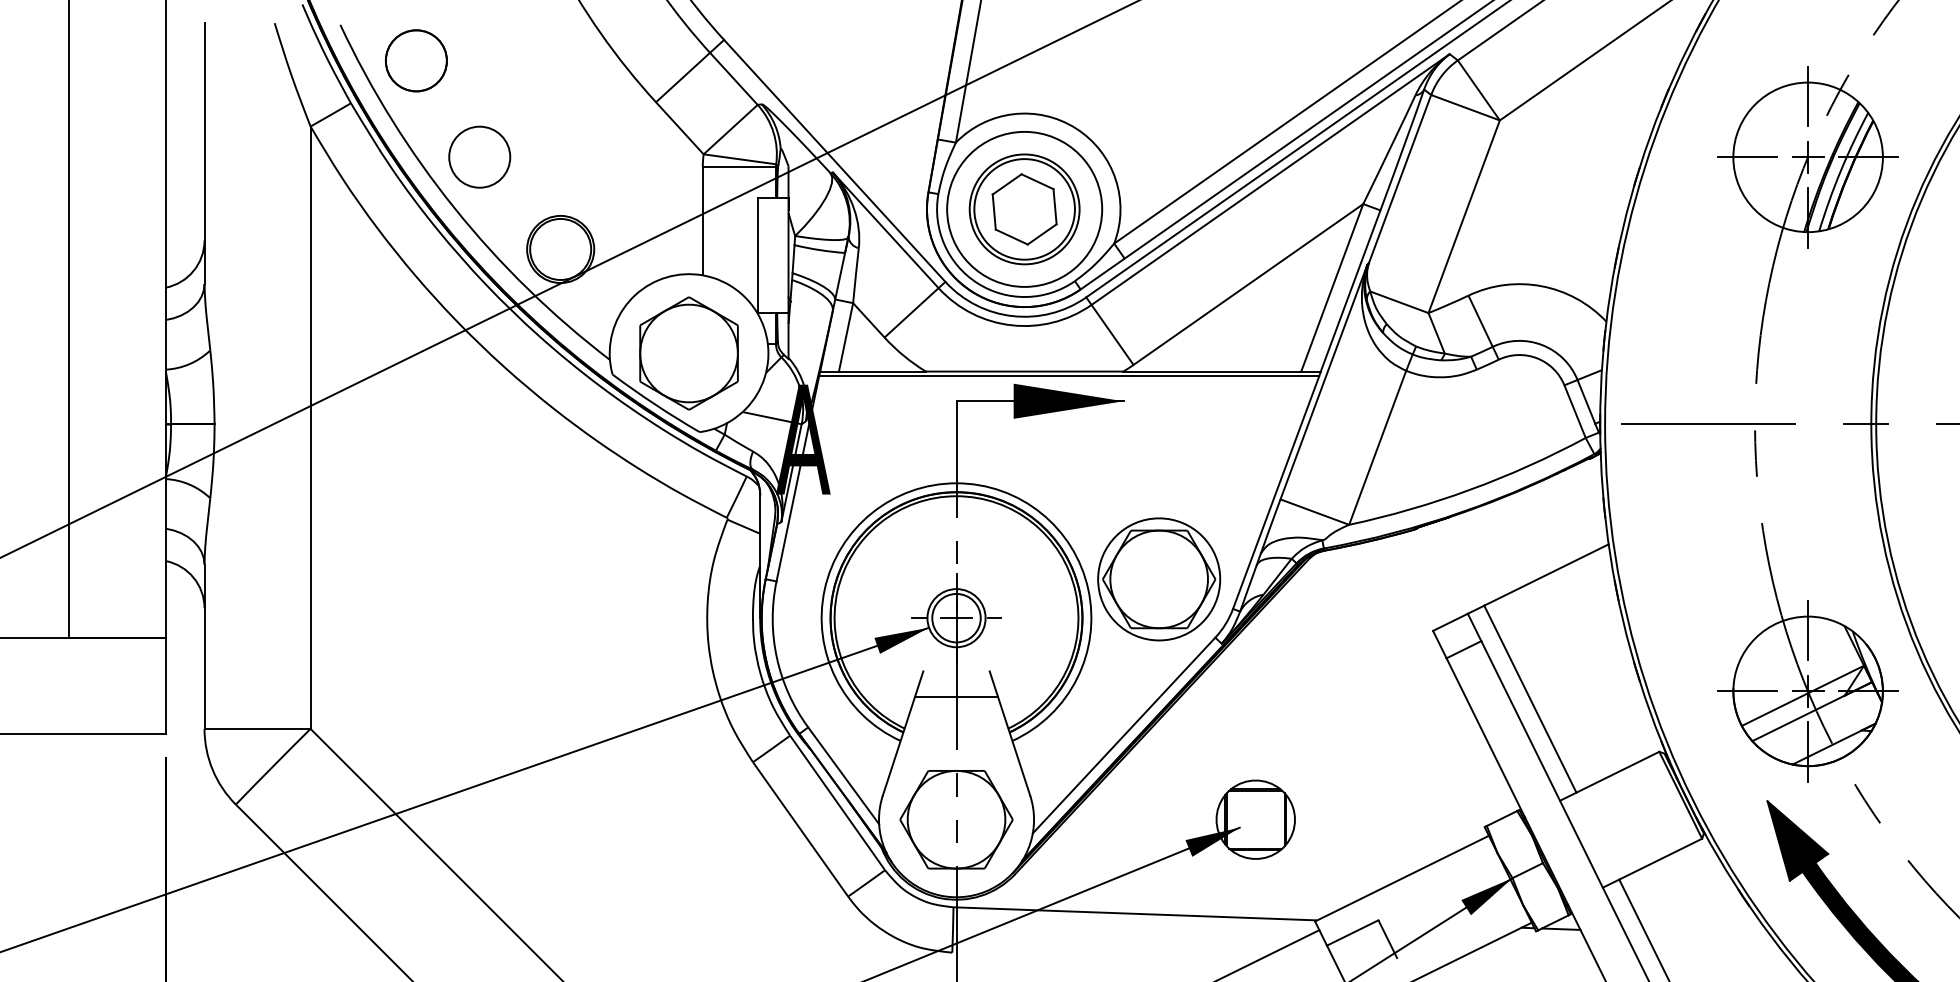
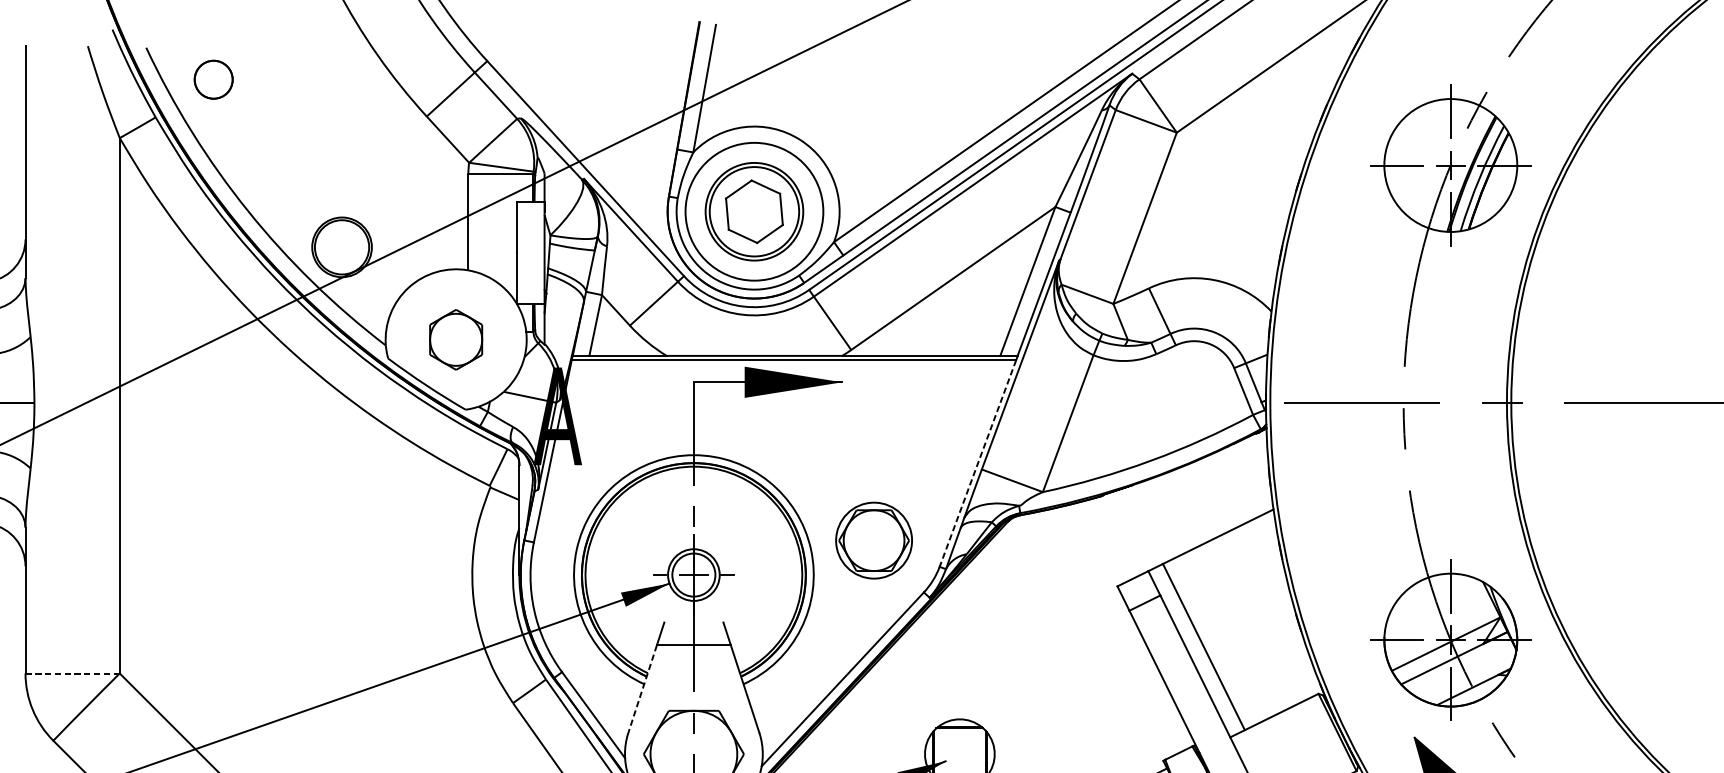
circle: (415, 60) -> (213, 79), size x0.7
circle: (479, 156) -> (269, 164), removed
part: (688, 353) -> (455, 339), size x0.6
line: (1276, 492) -> (978, 463), solid -> dashed
part: (1159, 579) -> (874, 540), size x0.7
line: (258, 728) -> (73, 673), solid -> dashed
line: (898, 746) -> (642, 689), solid -> dashed

